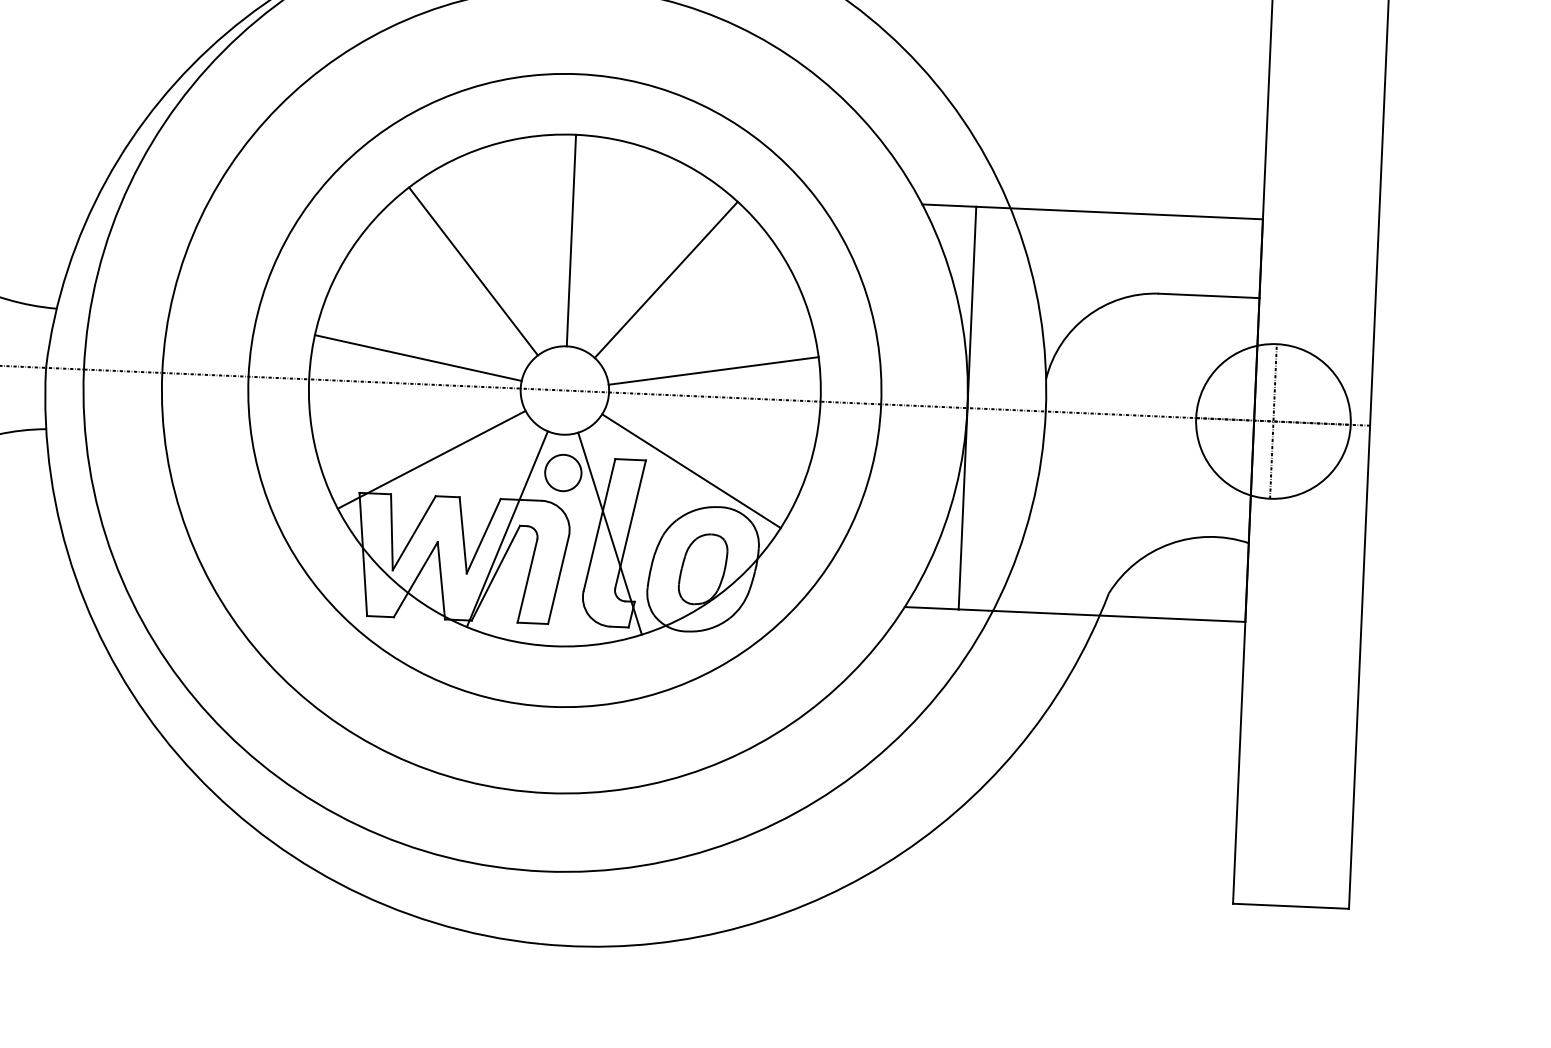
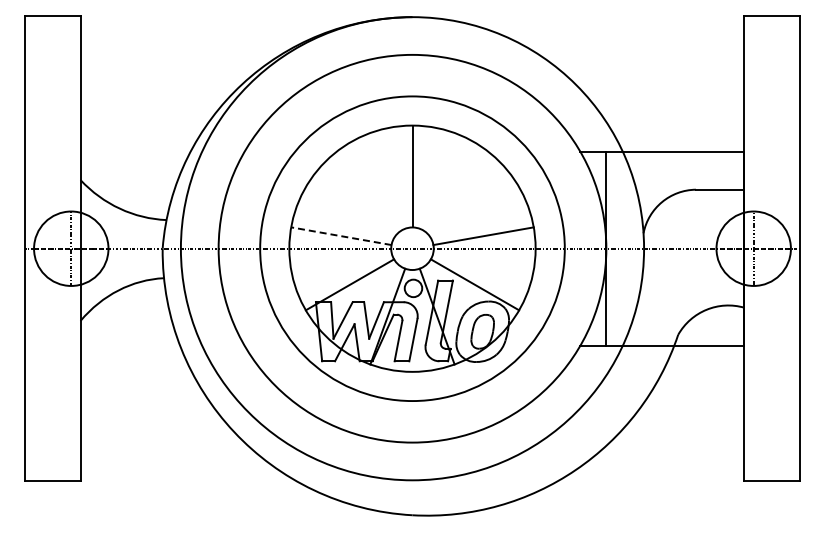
line: (472, 271) -> (365, 193), removed
line: (665, 279) -> (458, 193), removed
line: (418, 358) -> (341, 236), solid -> dashed

